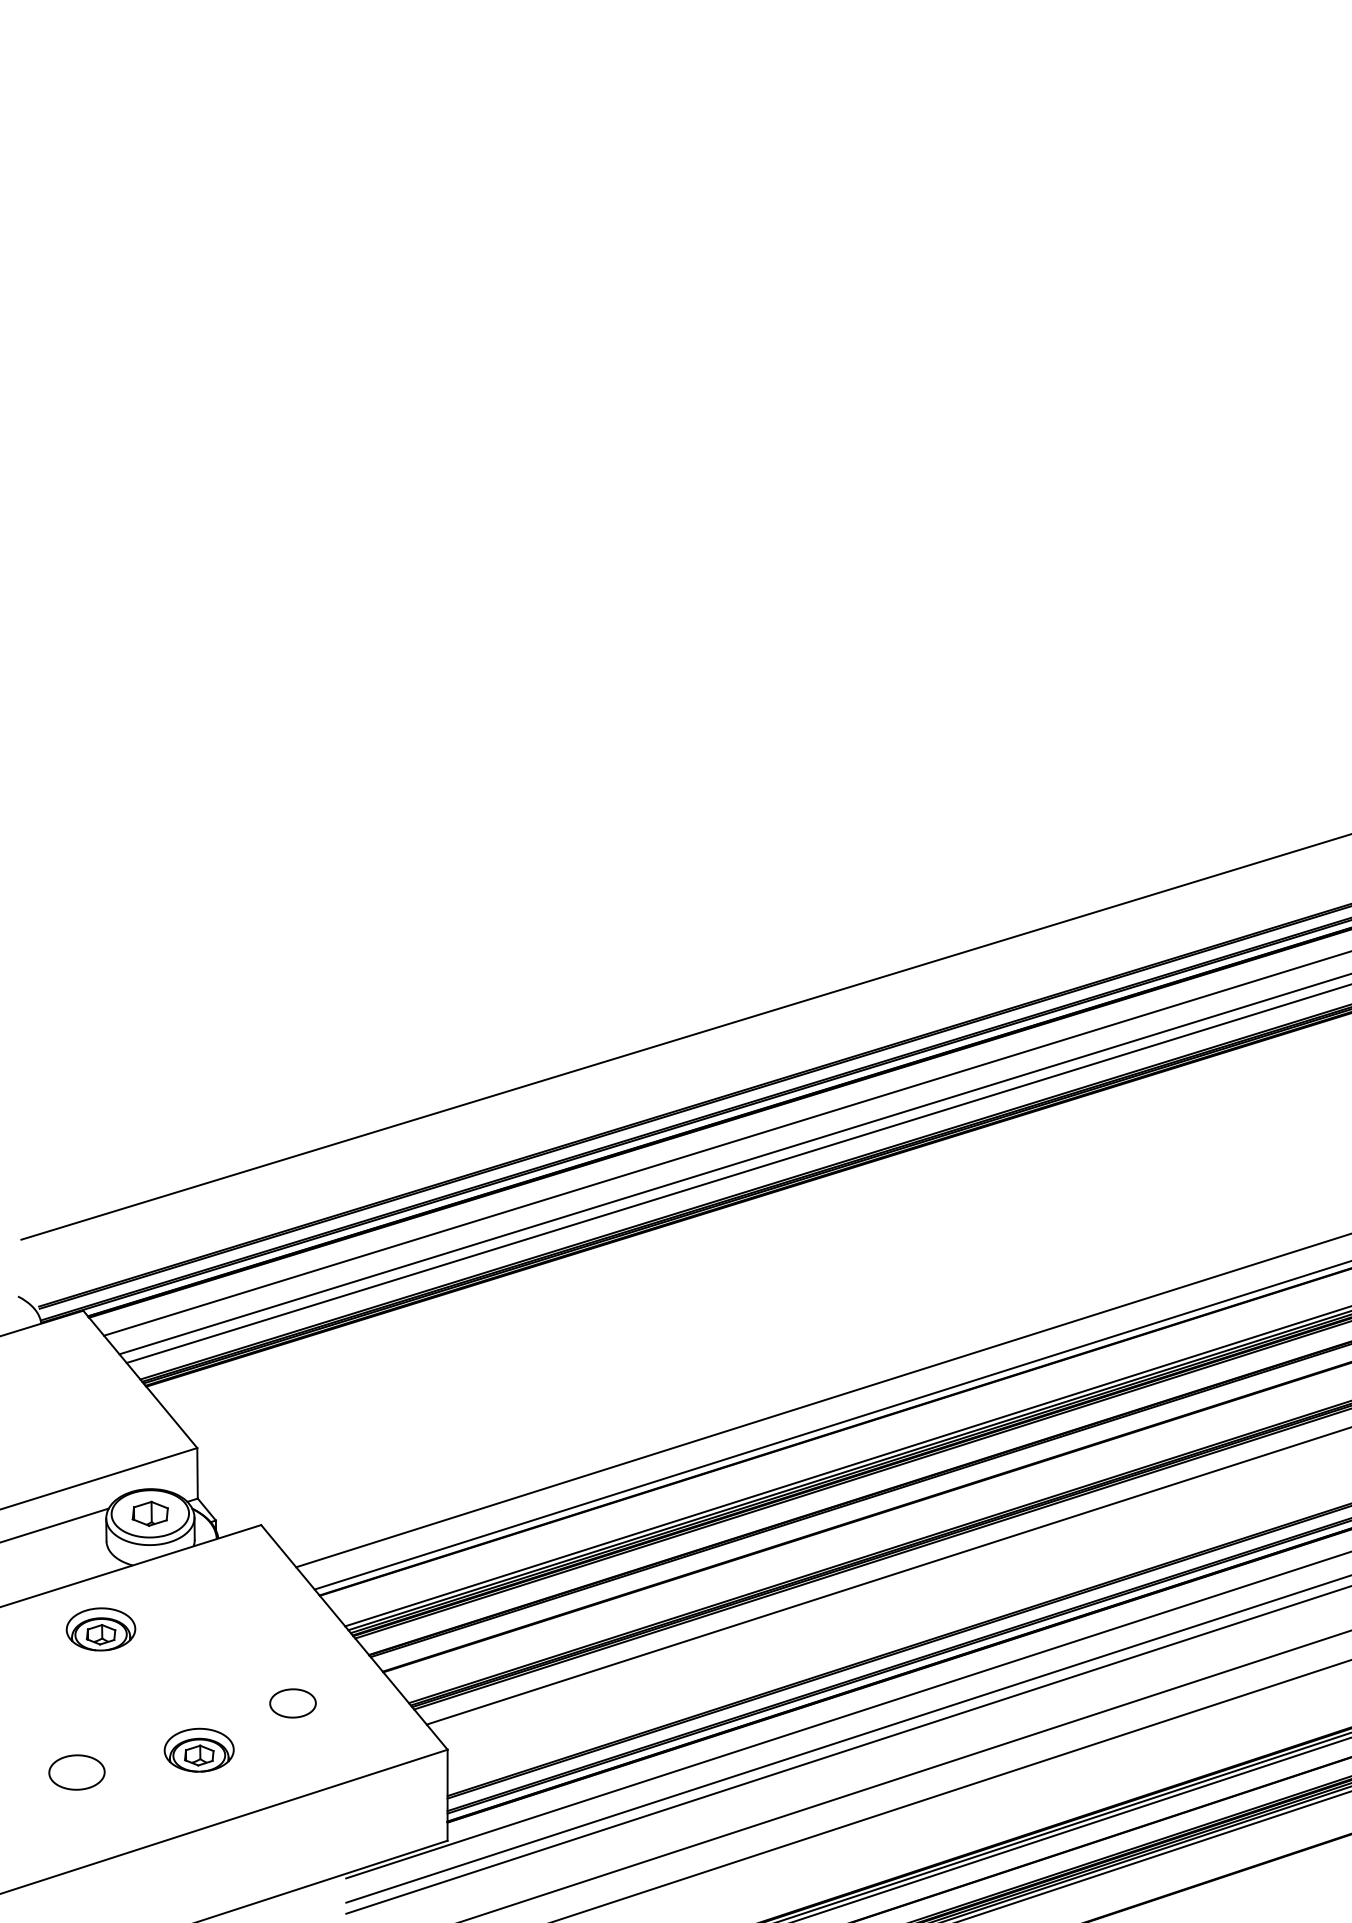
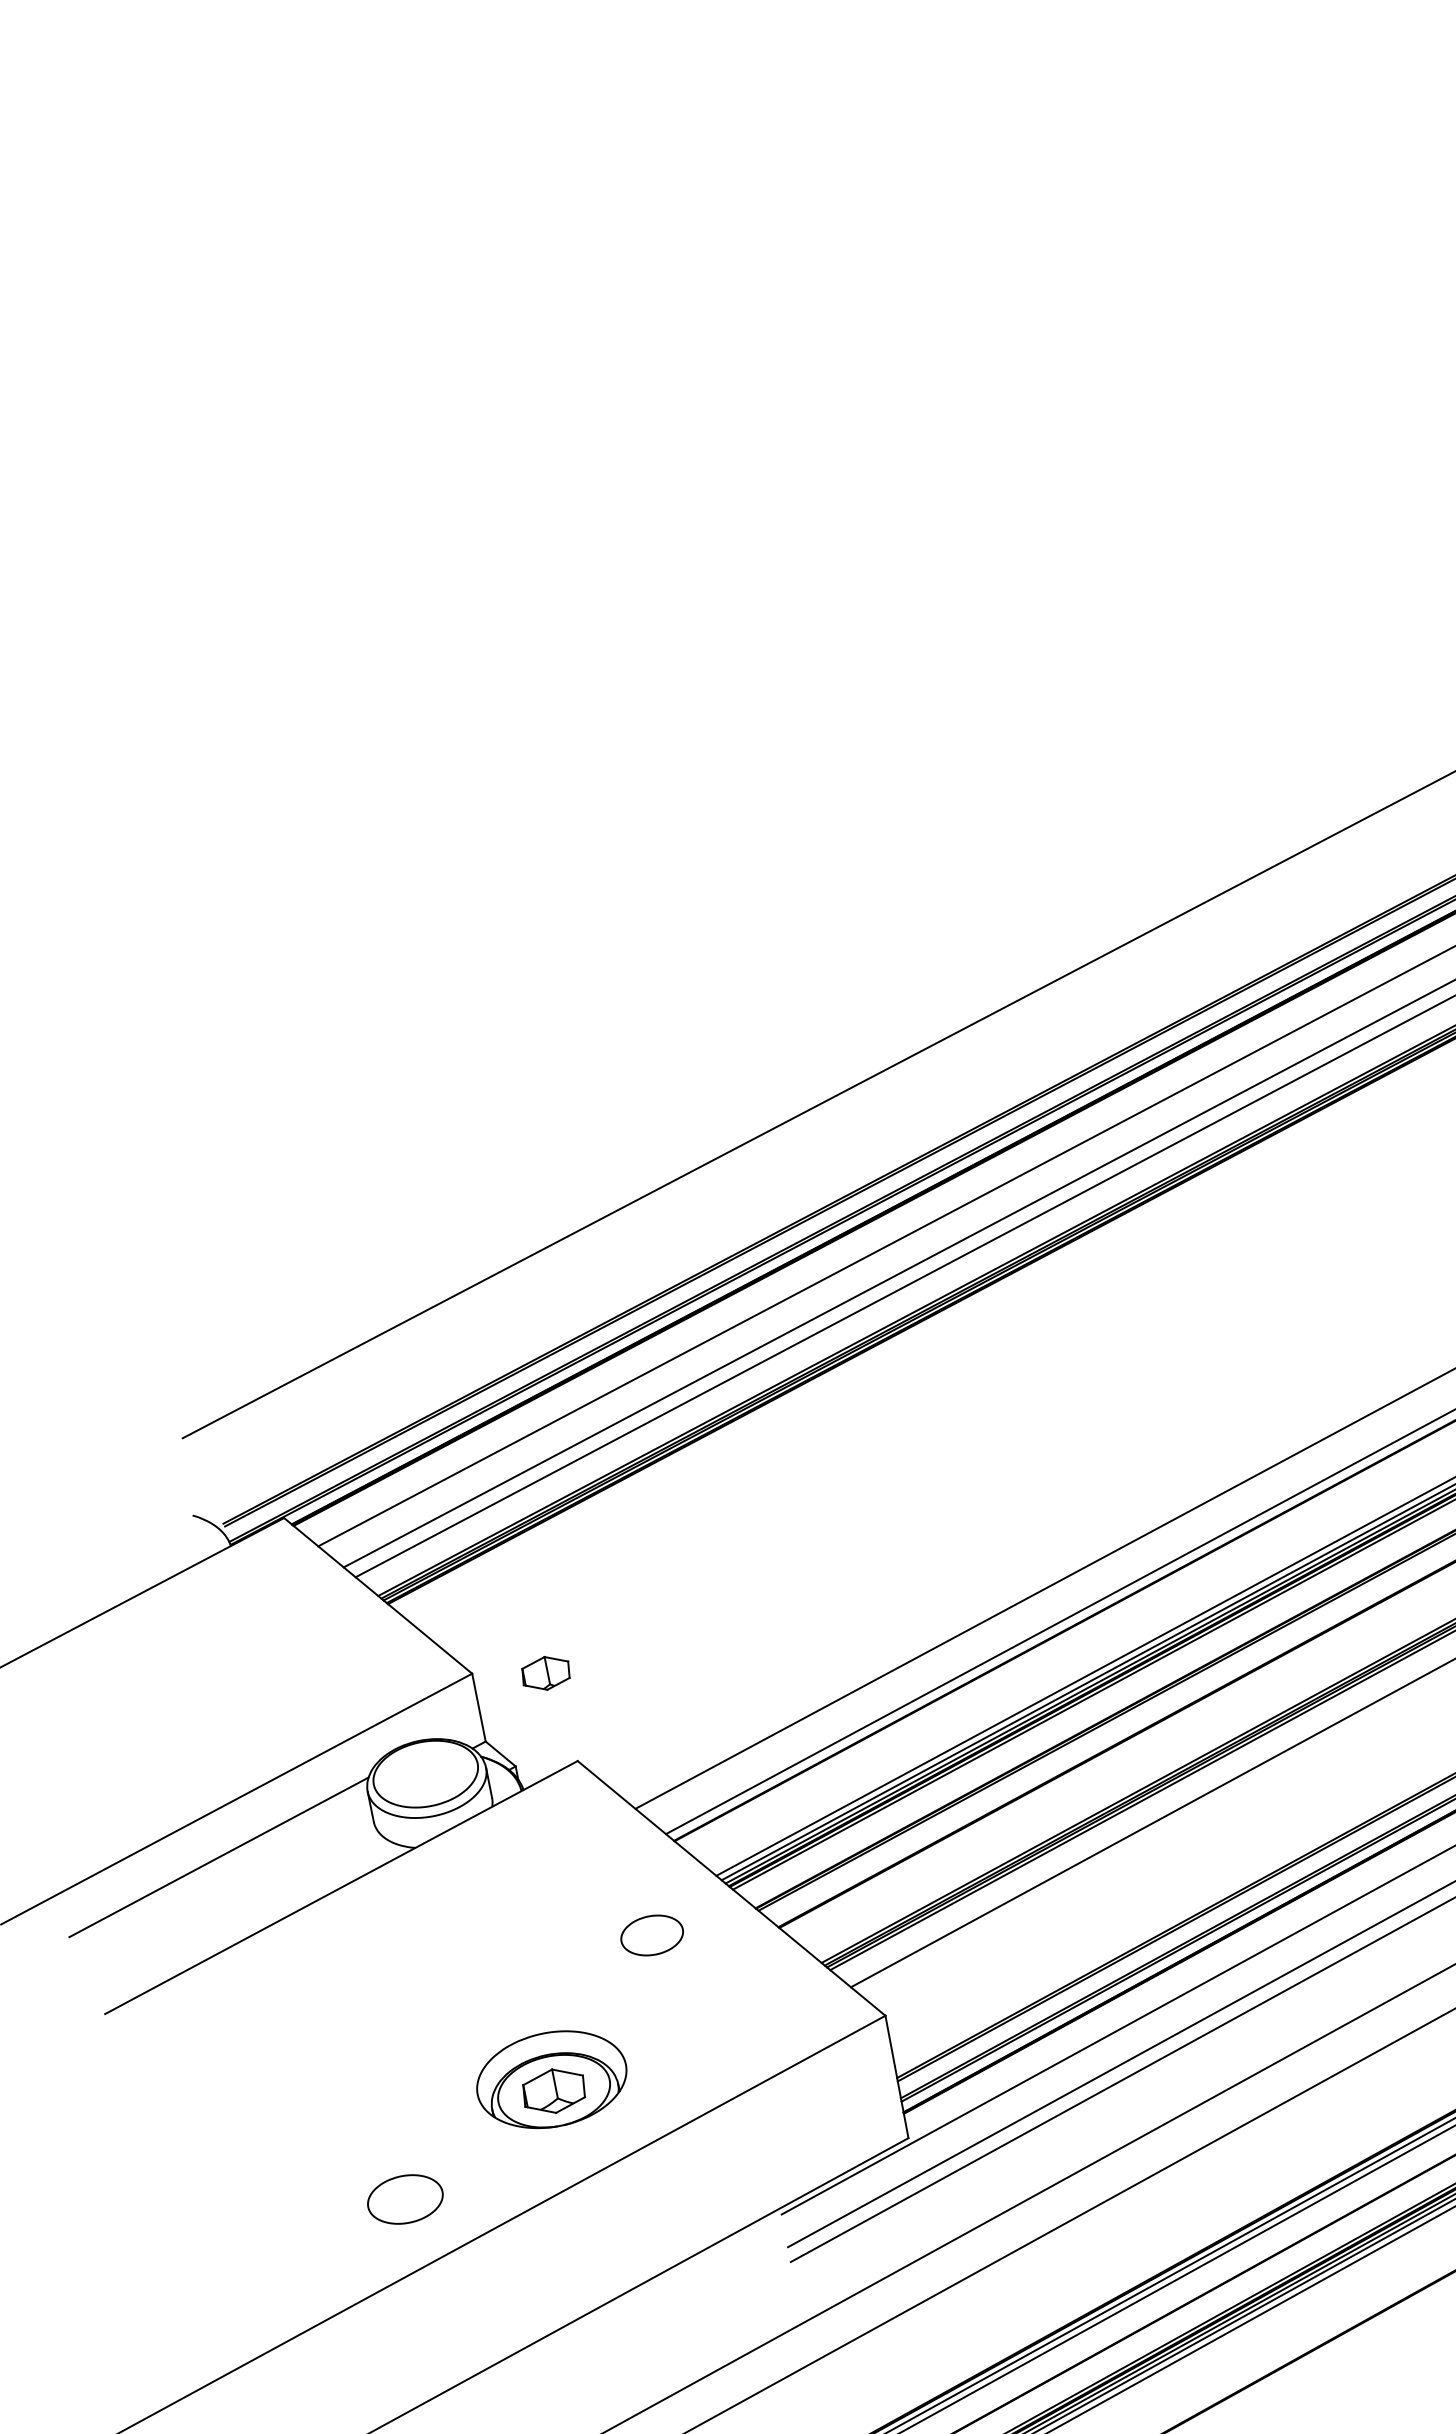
part: (149, 1513) -> (544, 1673), moved
part: (100, 1629) -> (388, 1942), removed
part: (292, 1703) -> (651, 1935), moved
part: (198, 1749) -> (550, 2078), size x1.6
part: (76, 1772) -> (404, 2199), moved

